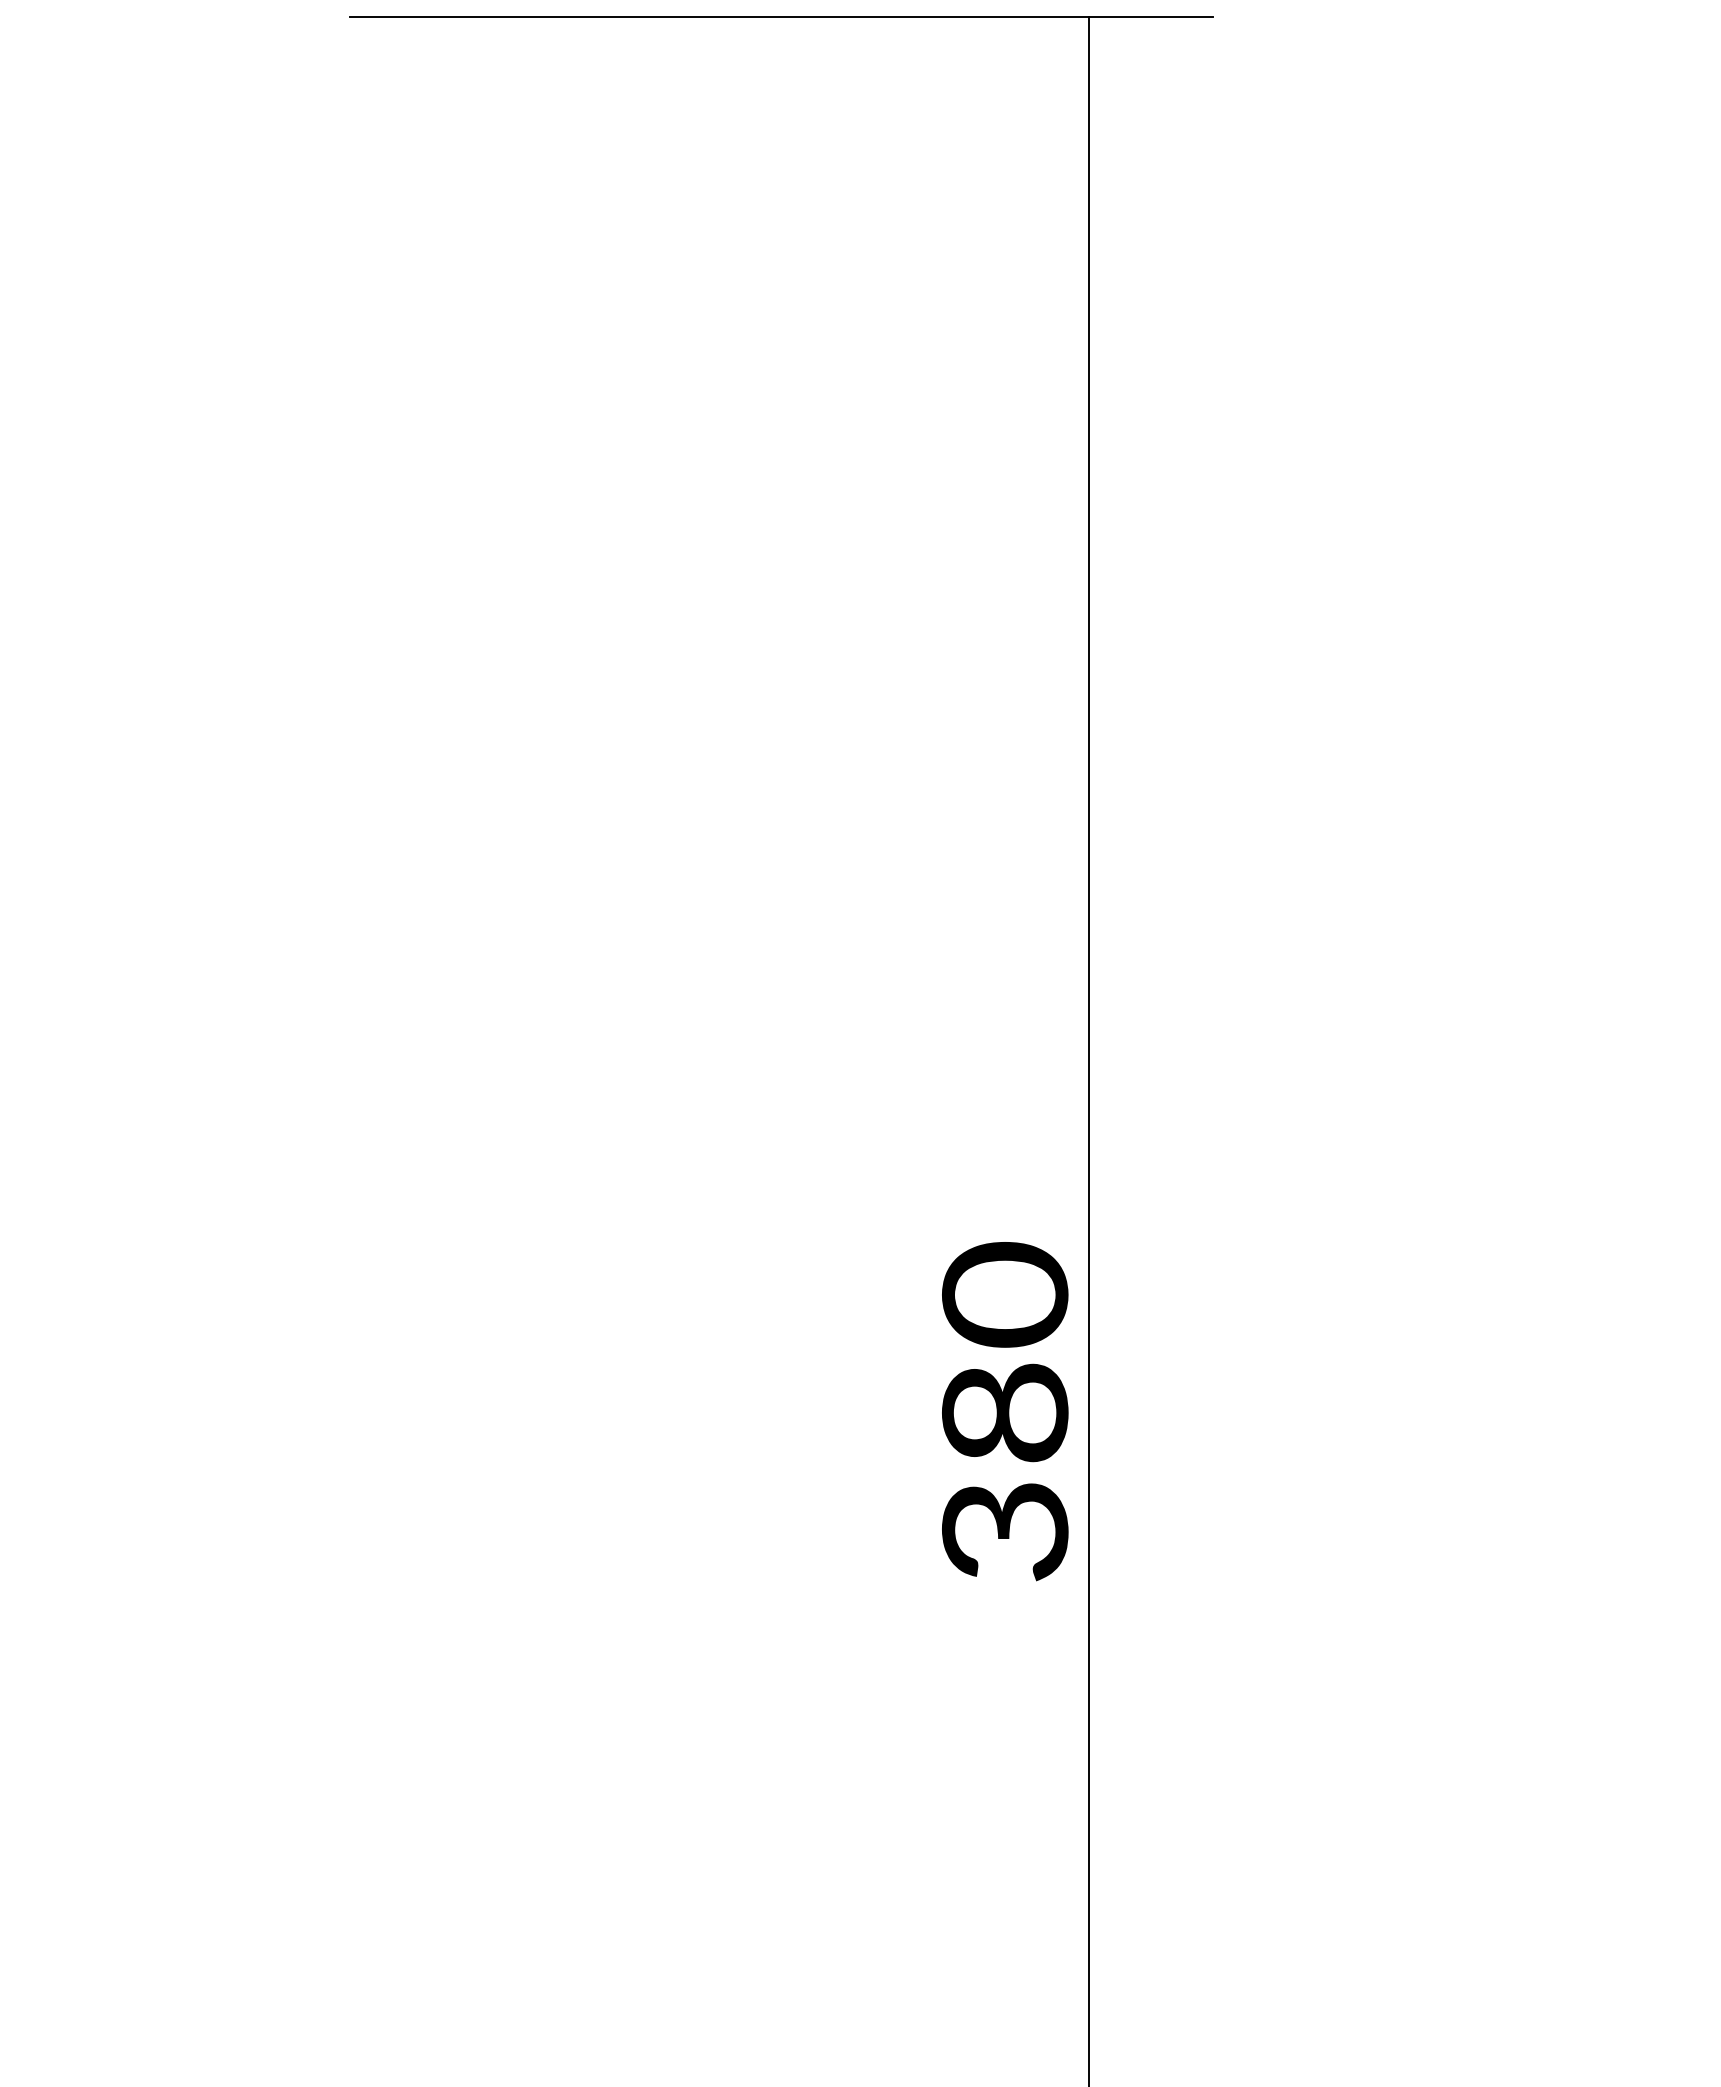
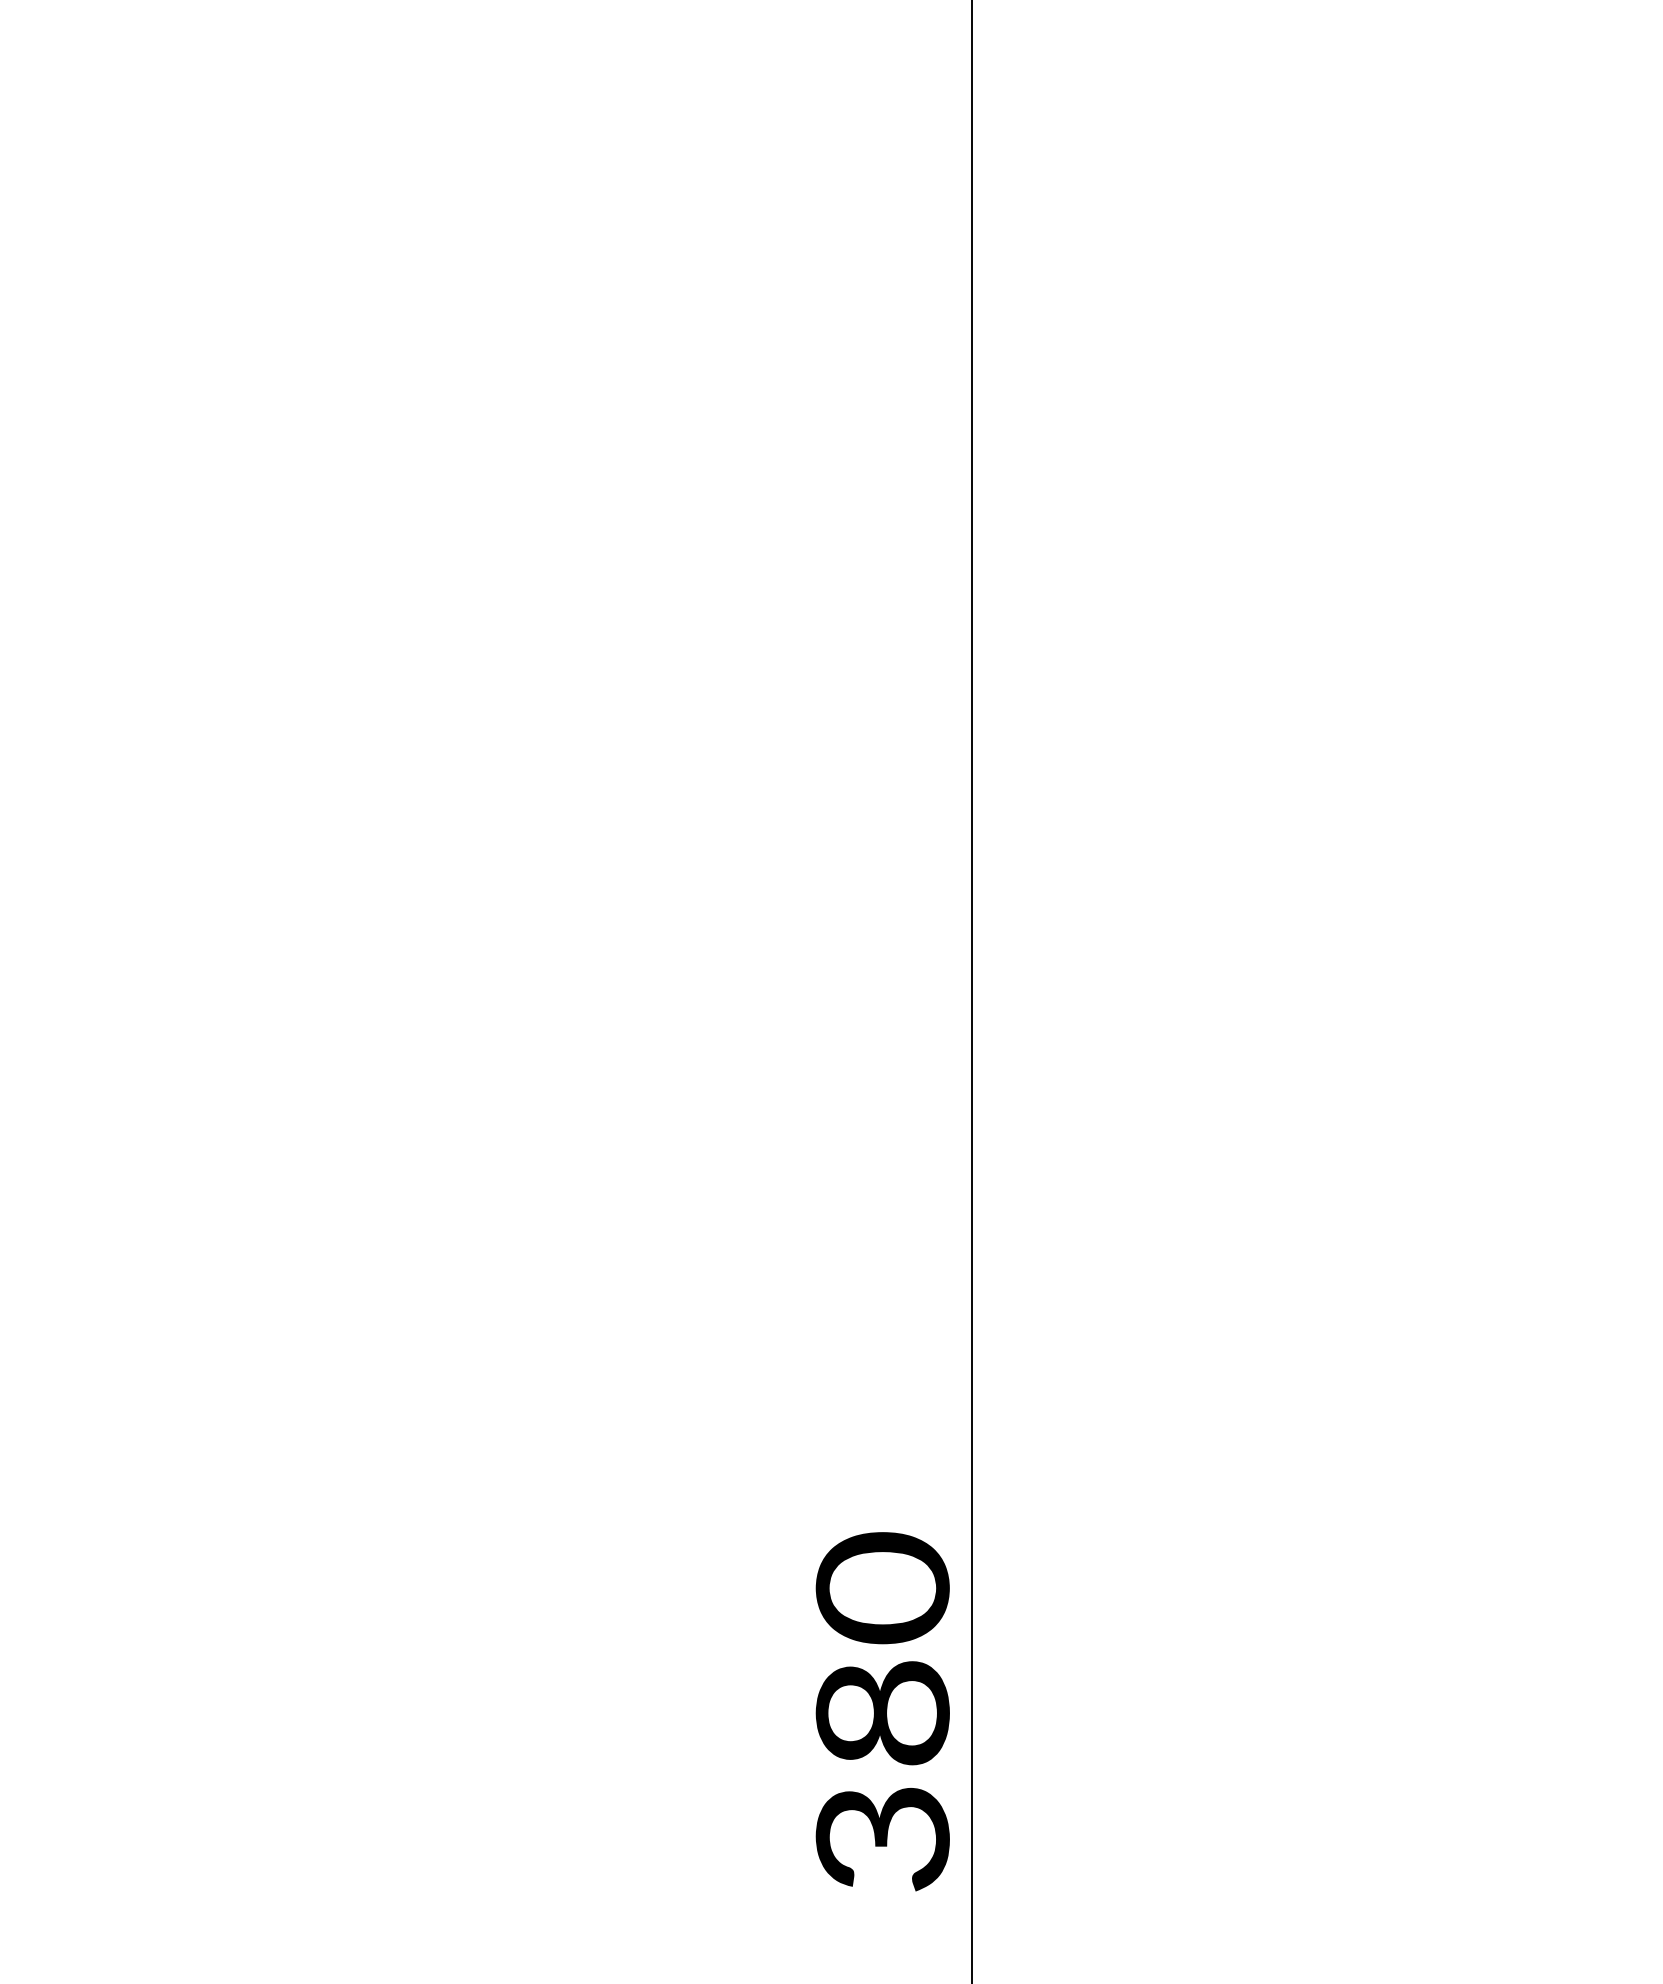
text: (1005, 1411) -> (883, 1711), moved

